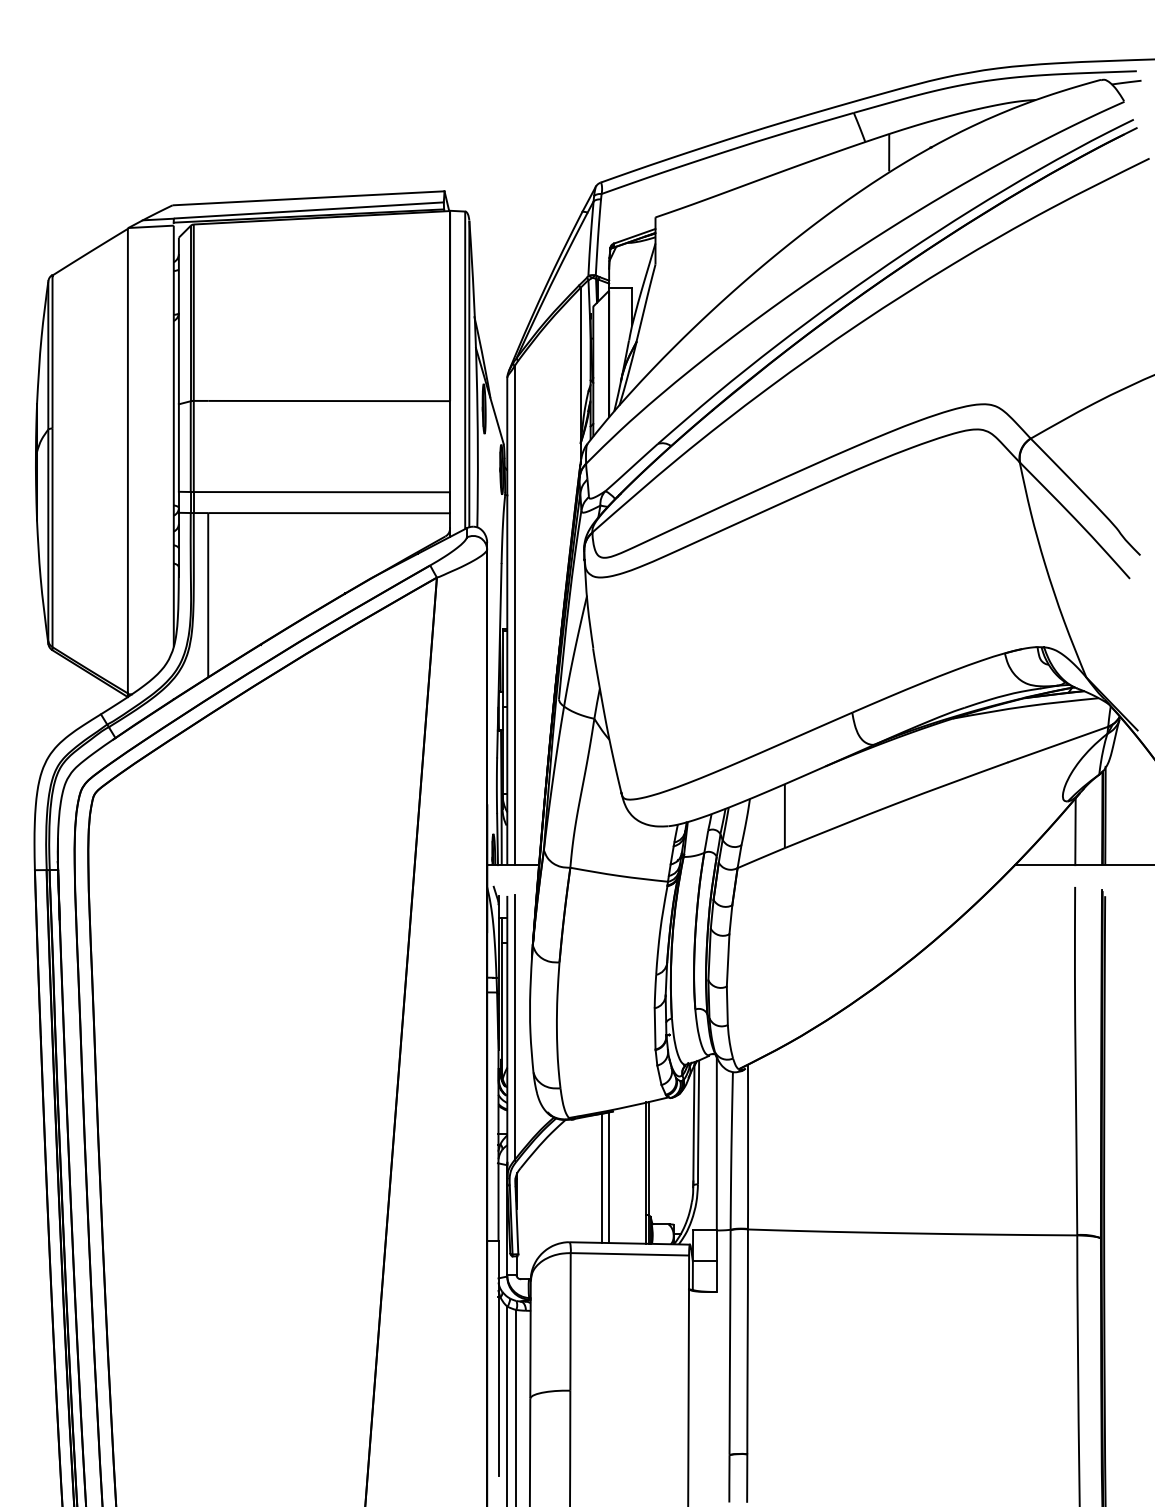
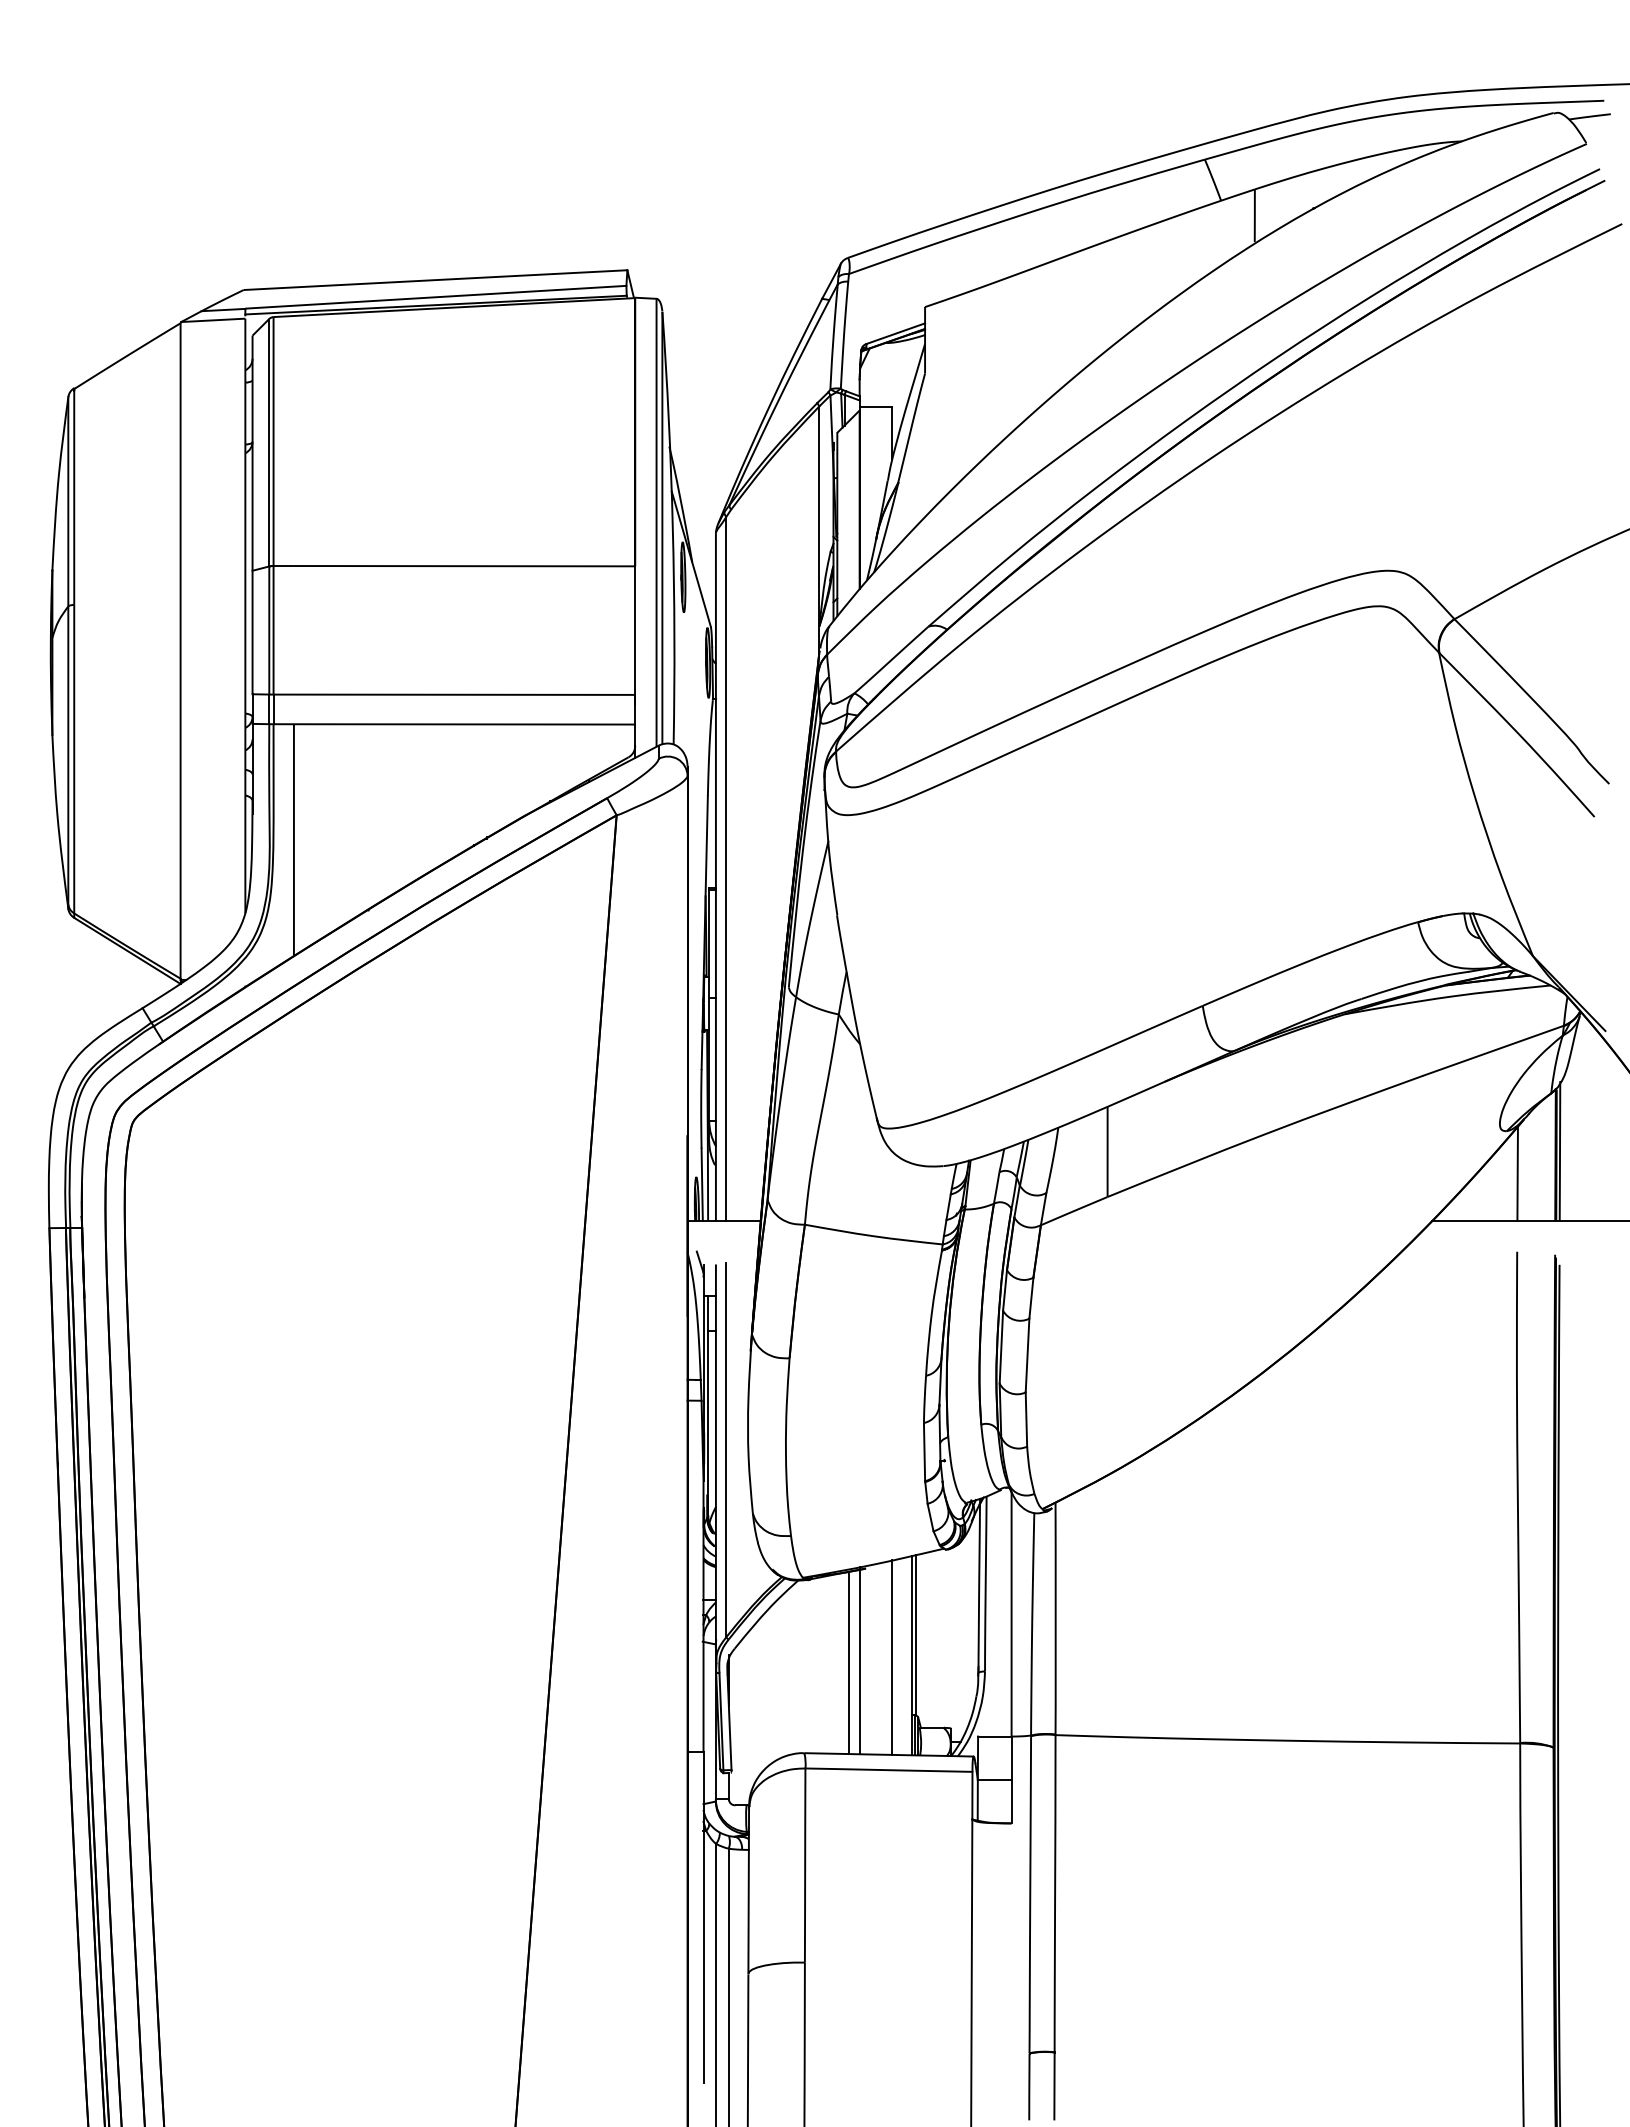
line: (632, 1174) -> (892, 1657), added

